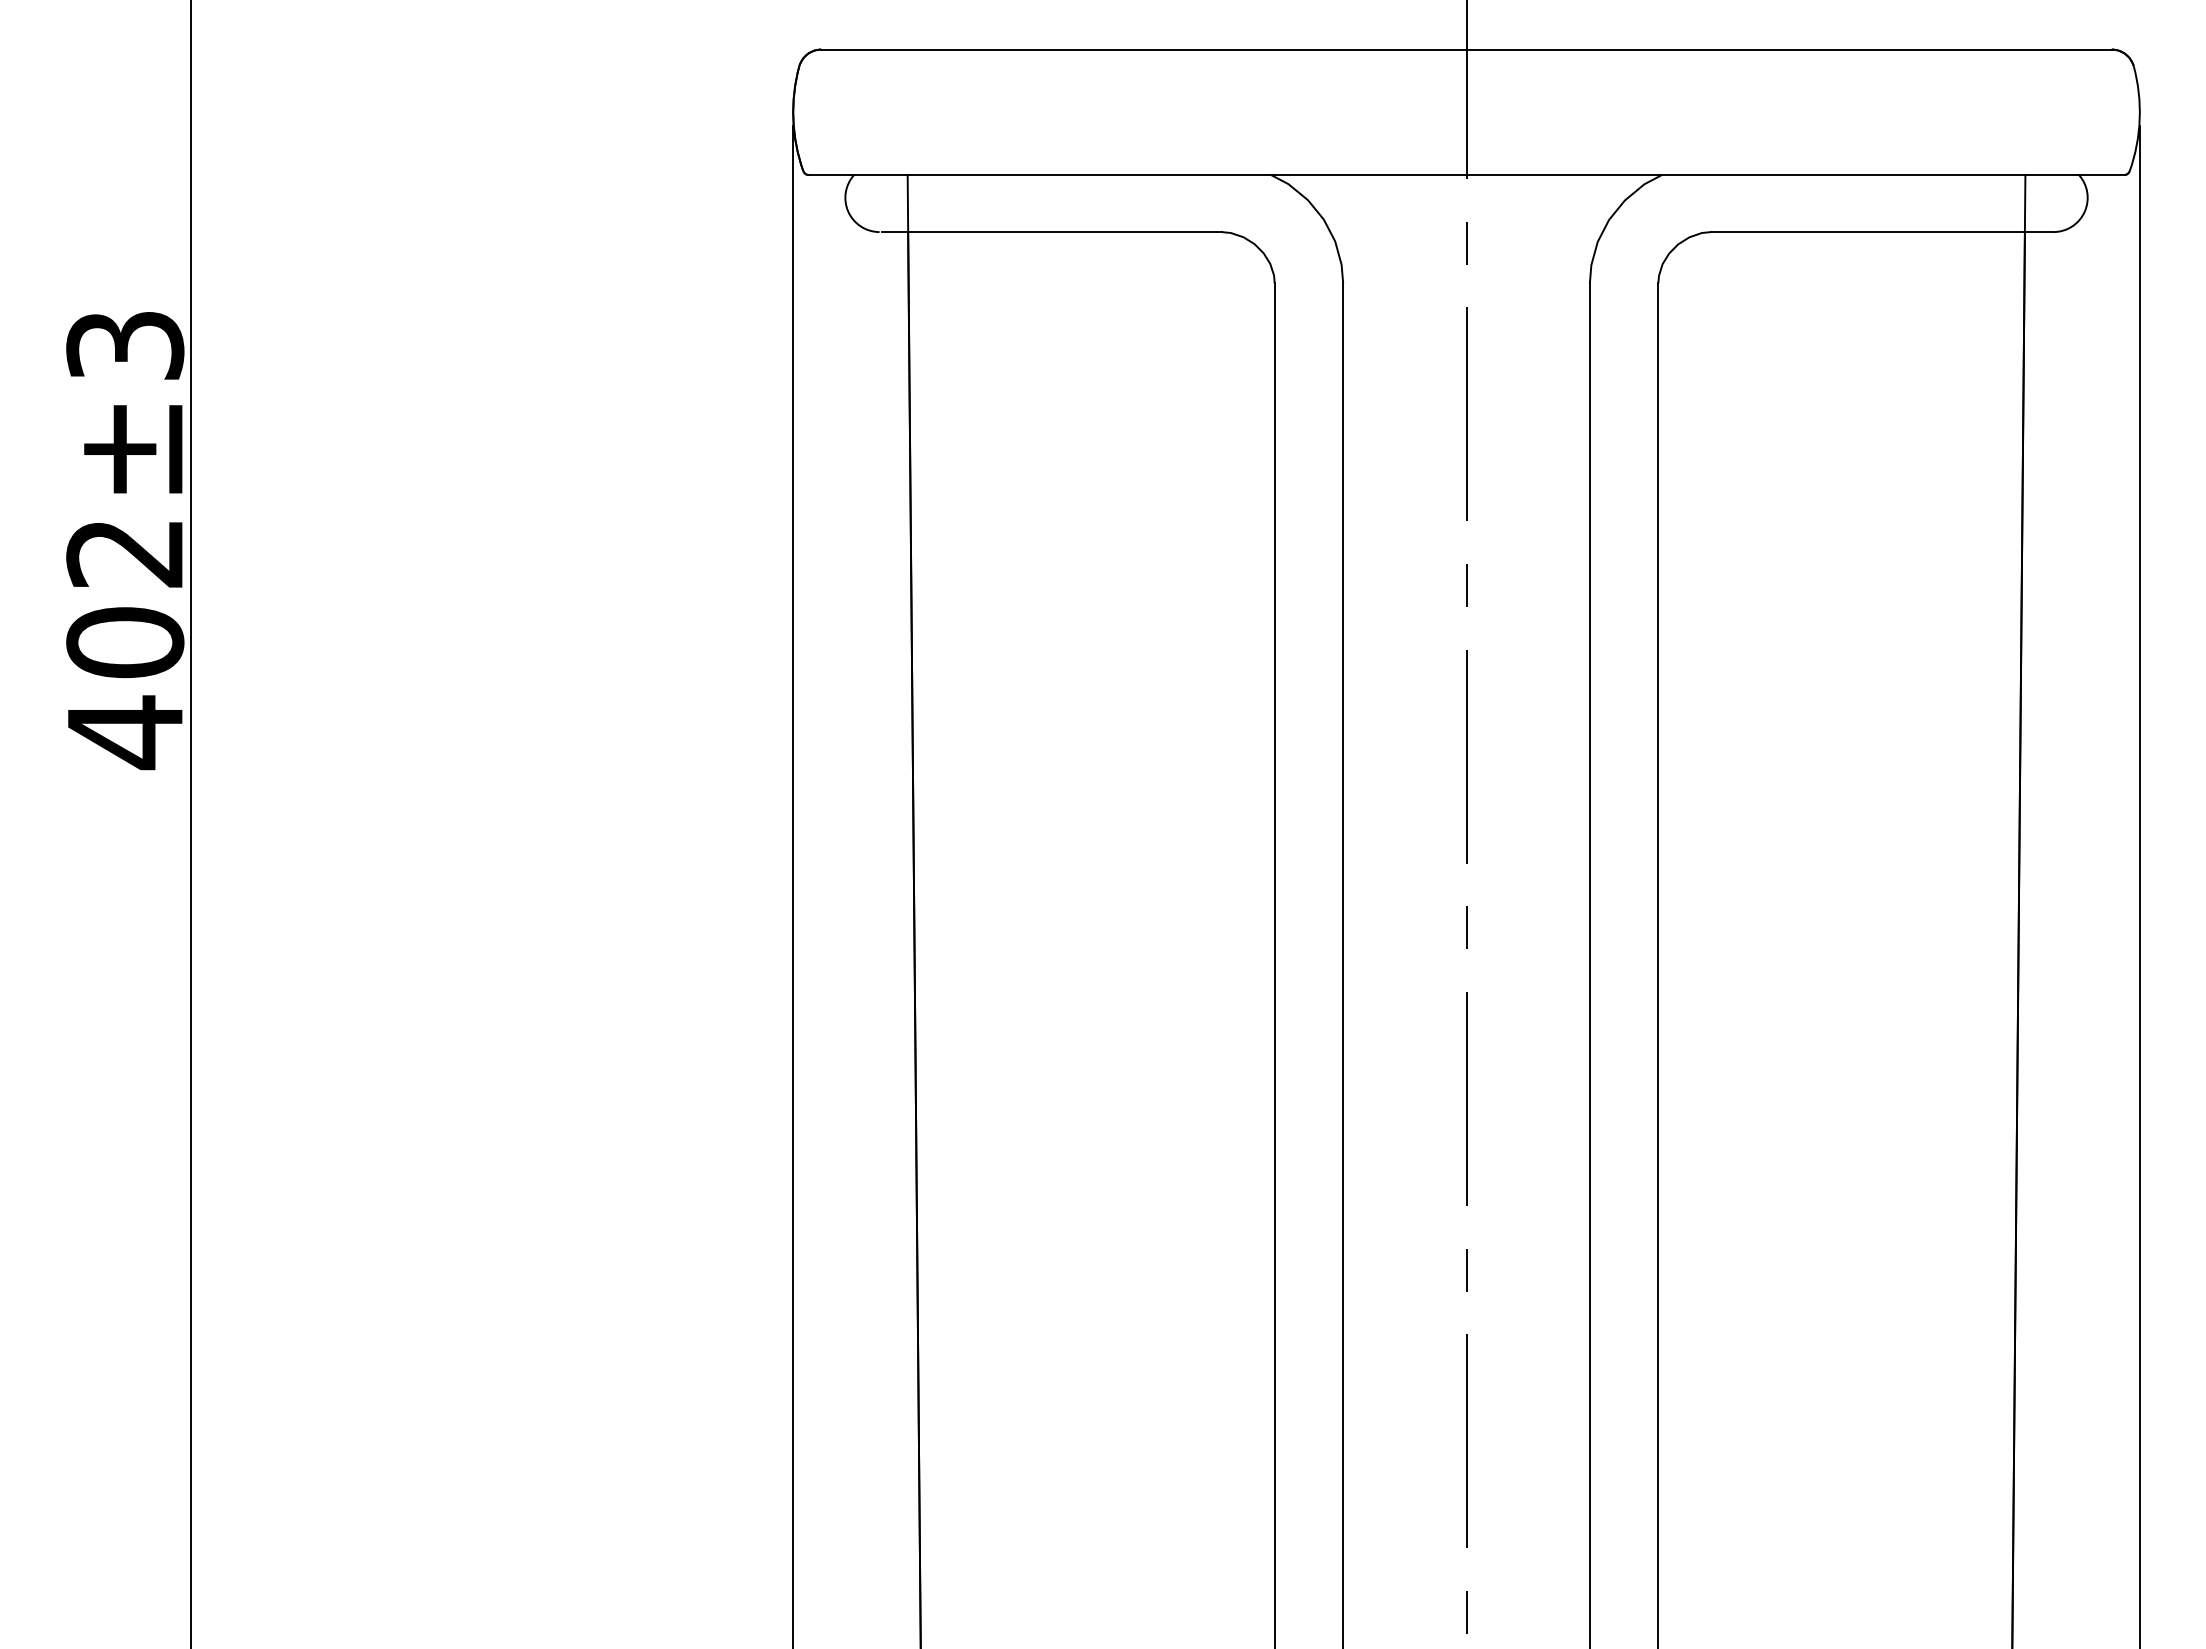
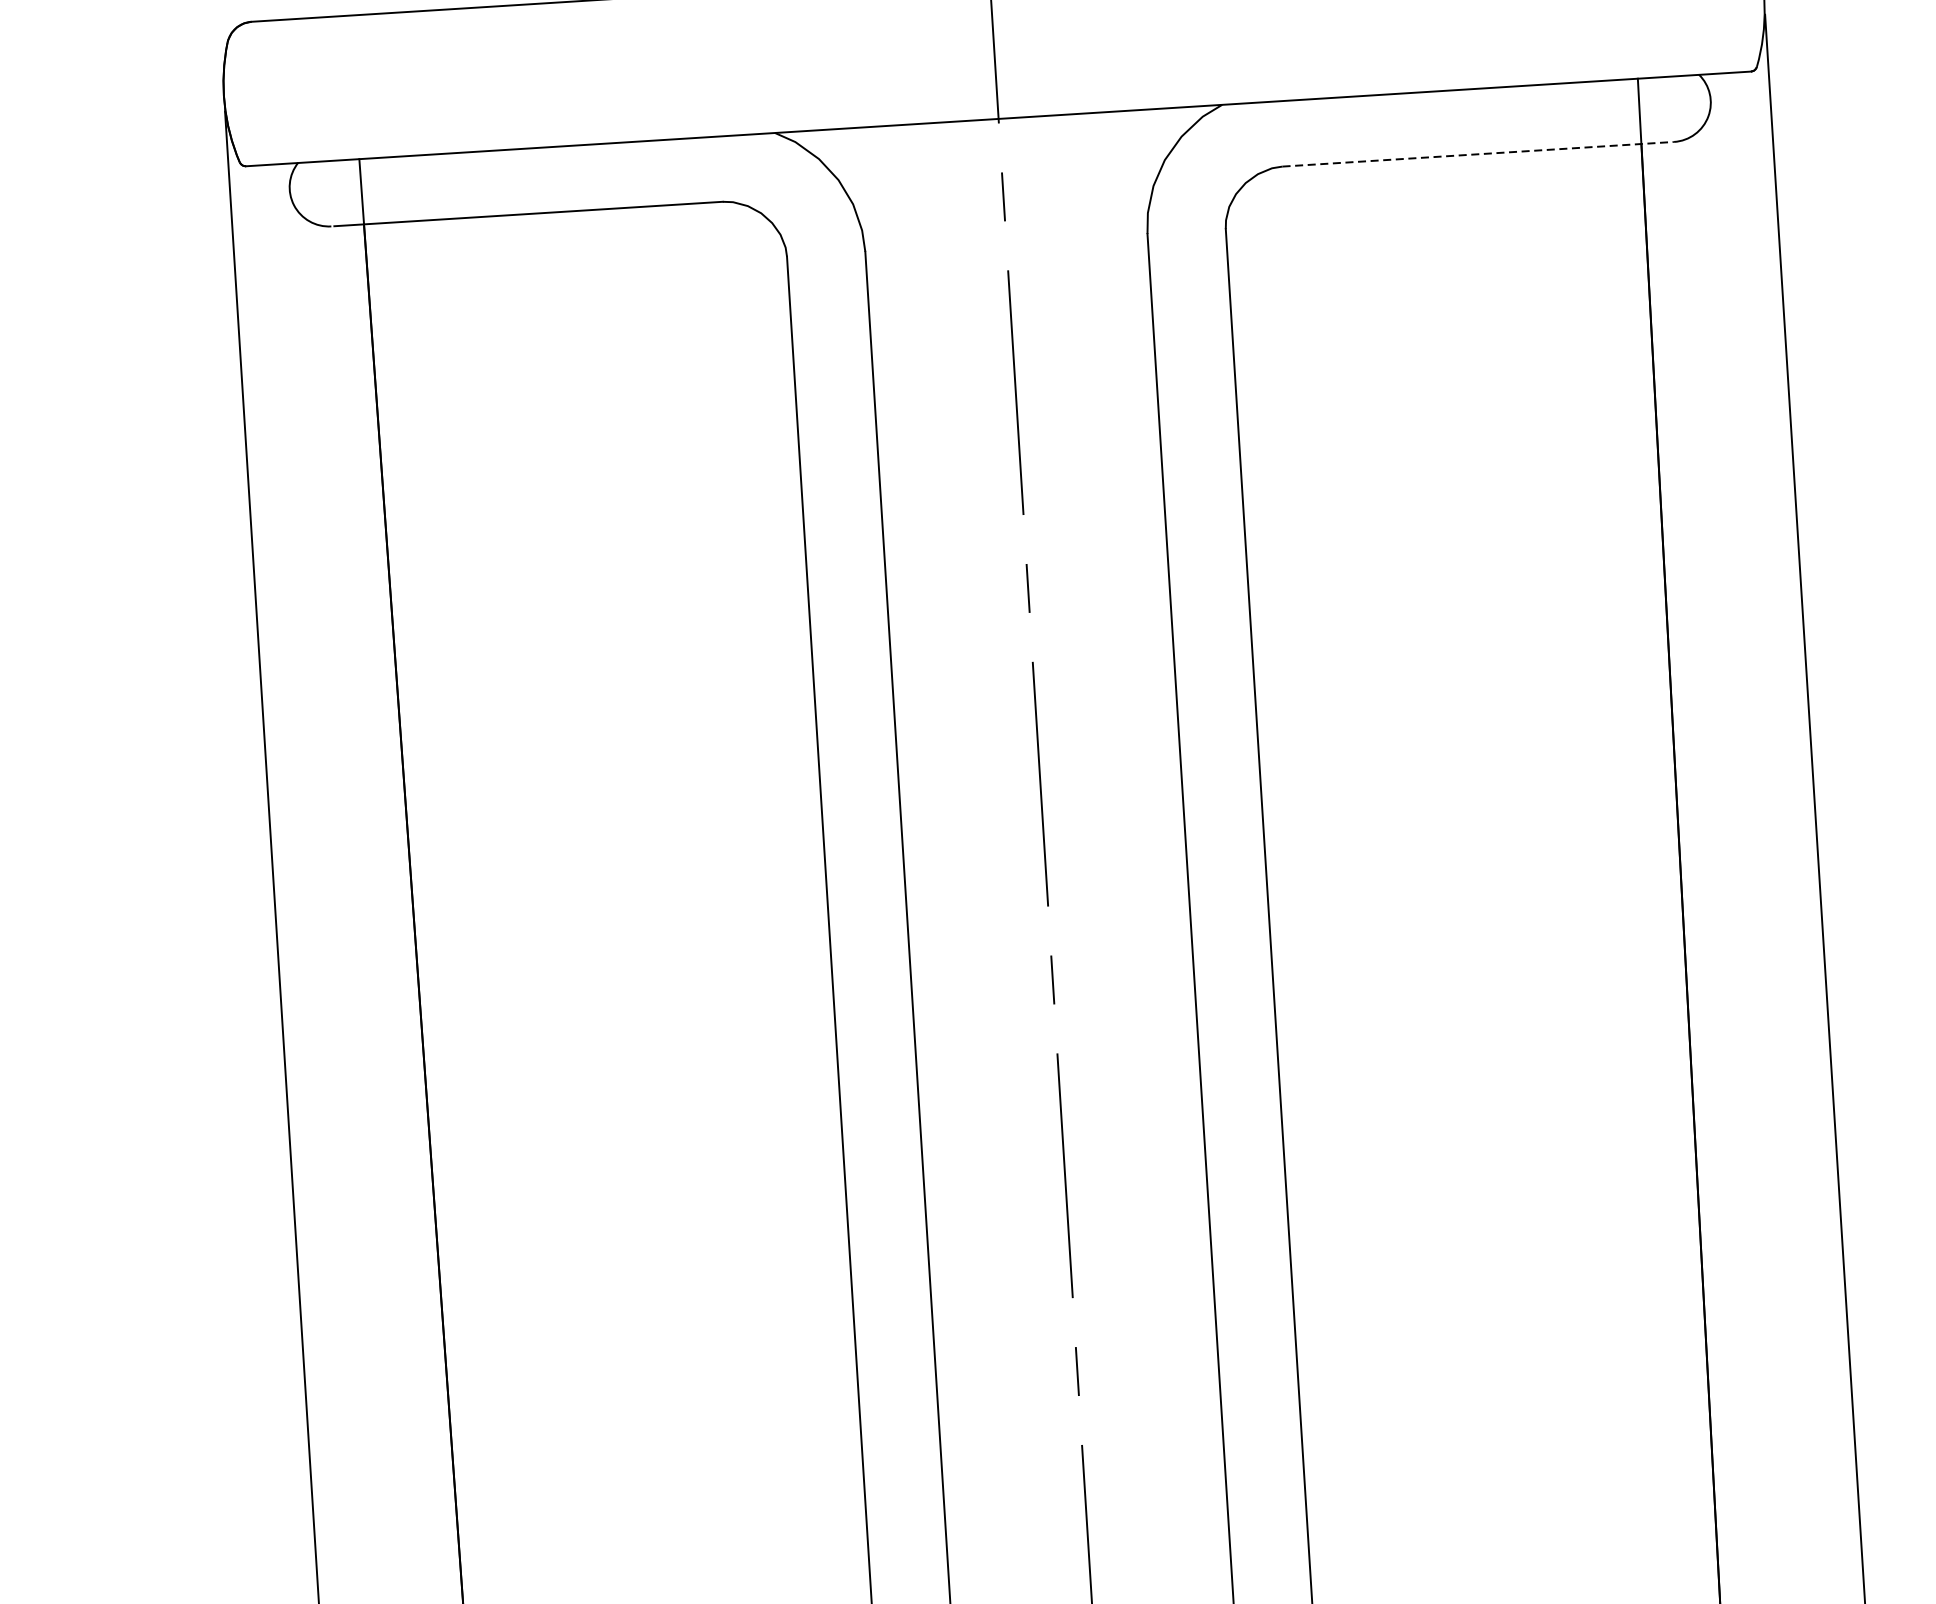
line: (1882, 232) -> (1478, 154), solid -> dashed

